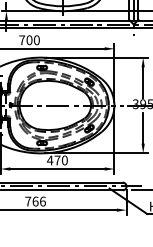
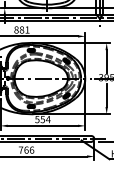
text: (29, 40) -> (21, 30), 700 -> 881
text: (57, 160) -> (42, 119), 470 -> 554

